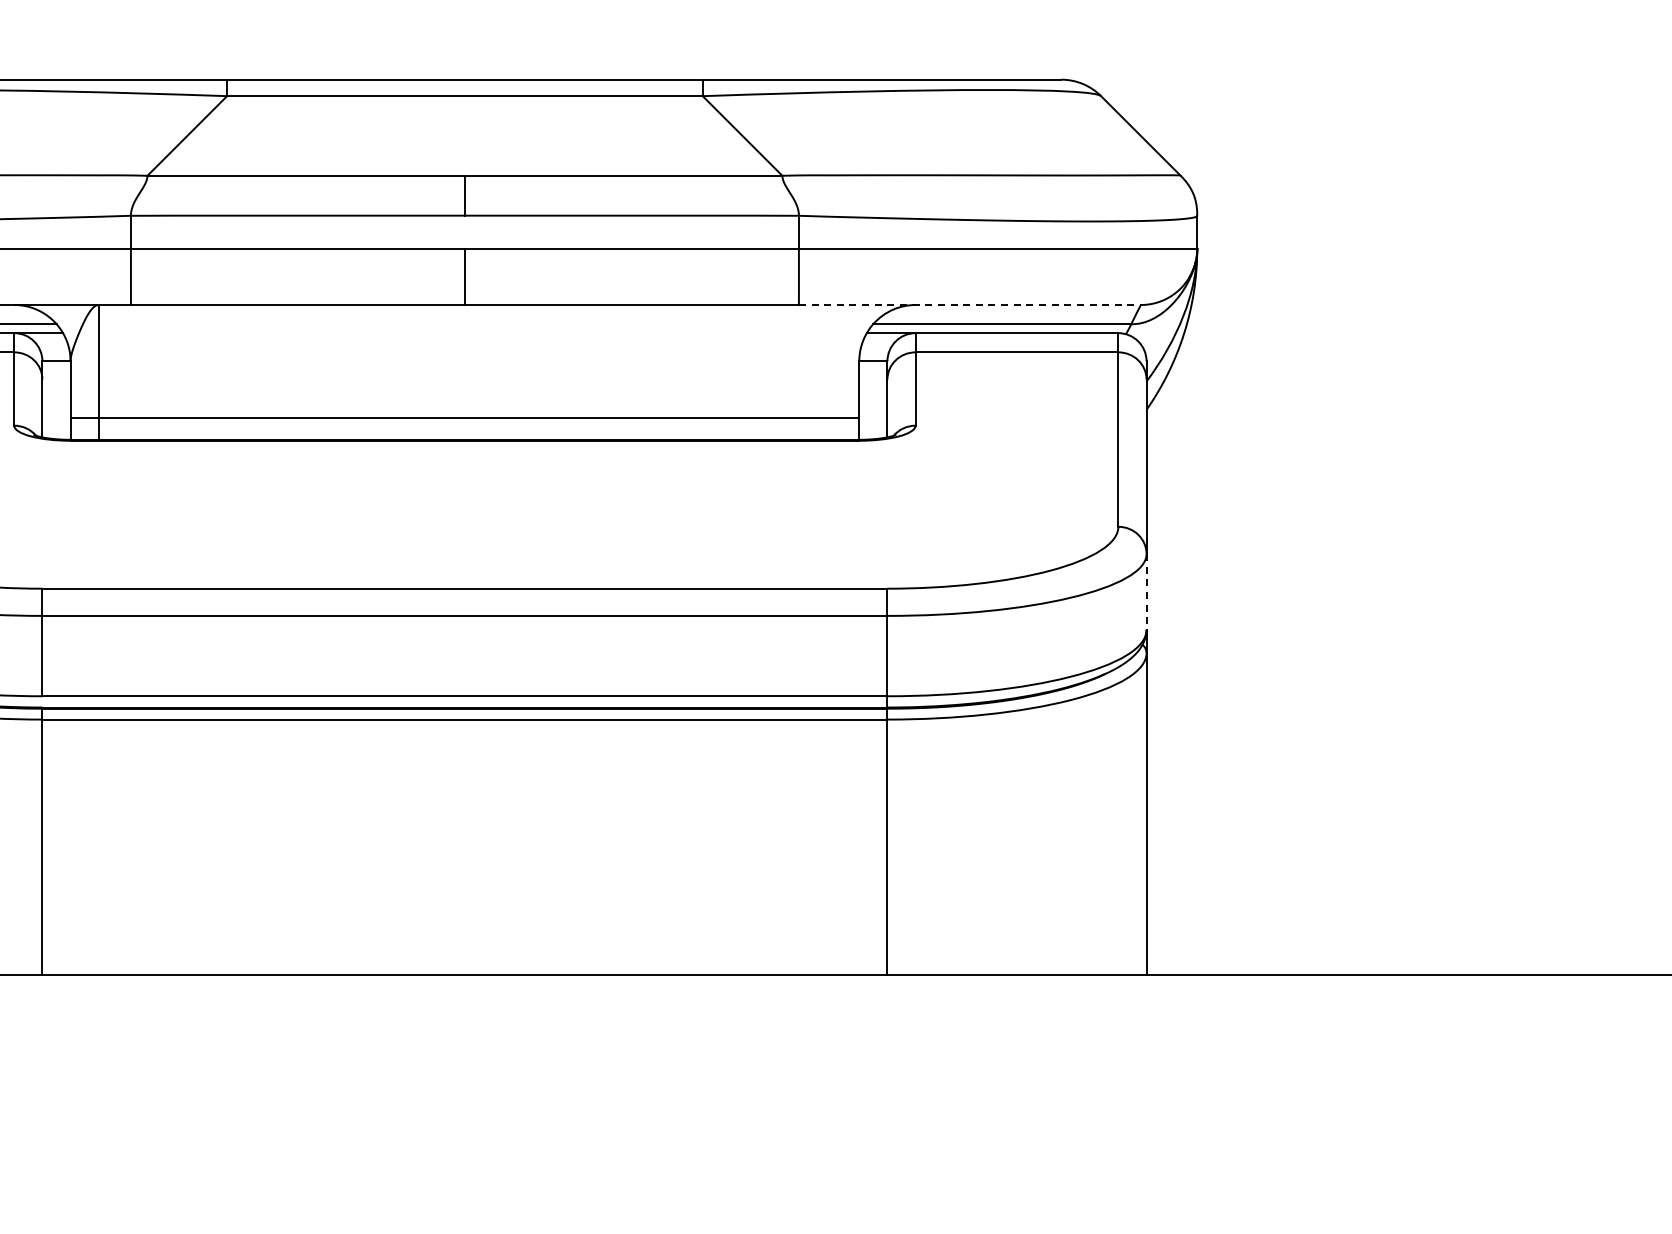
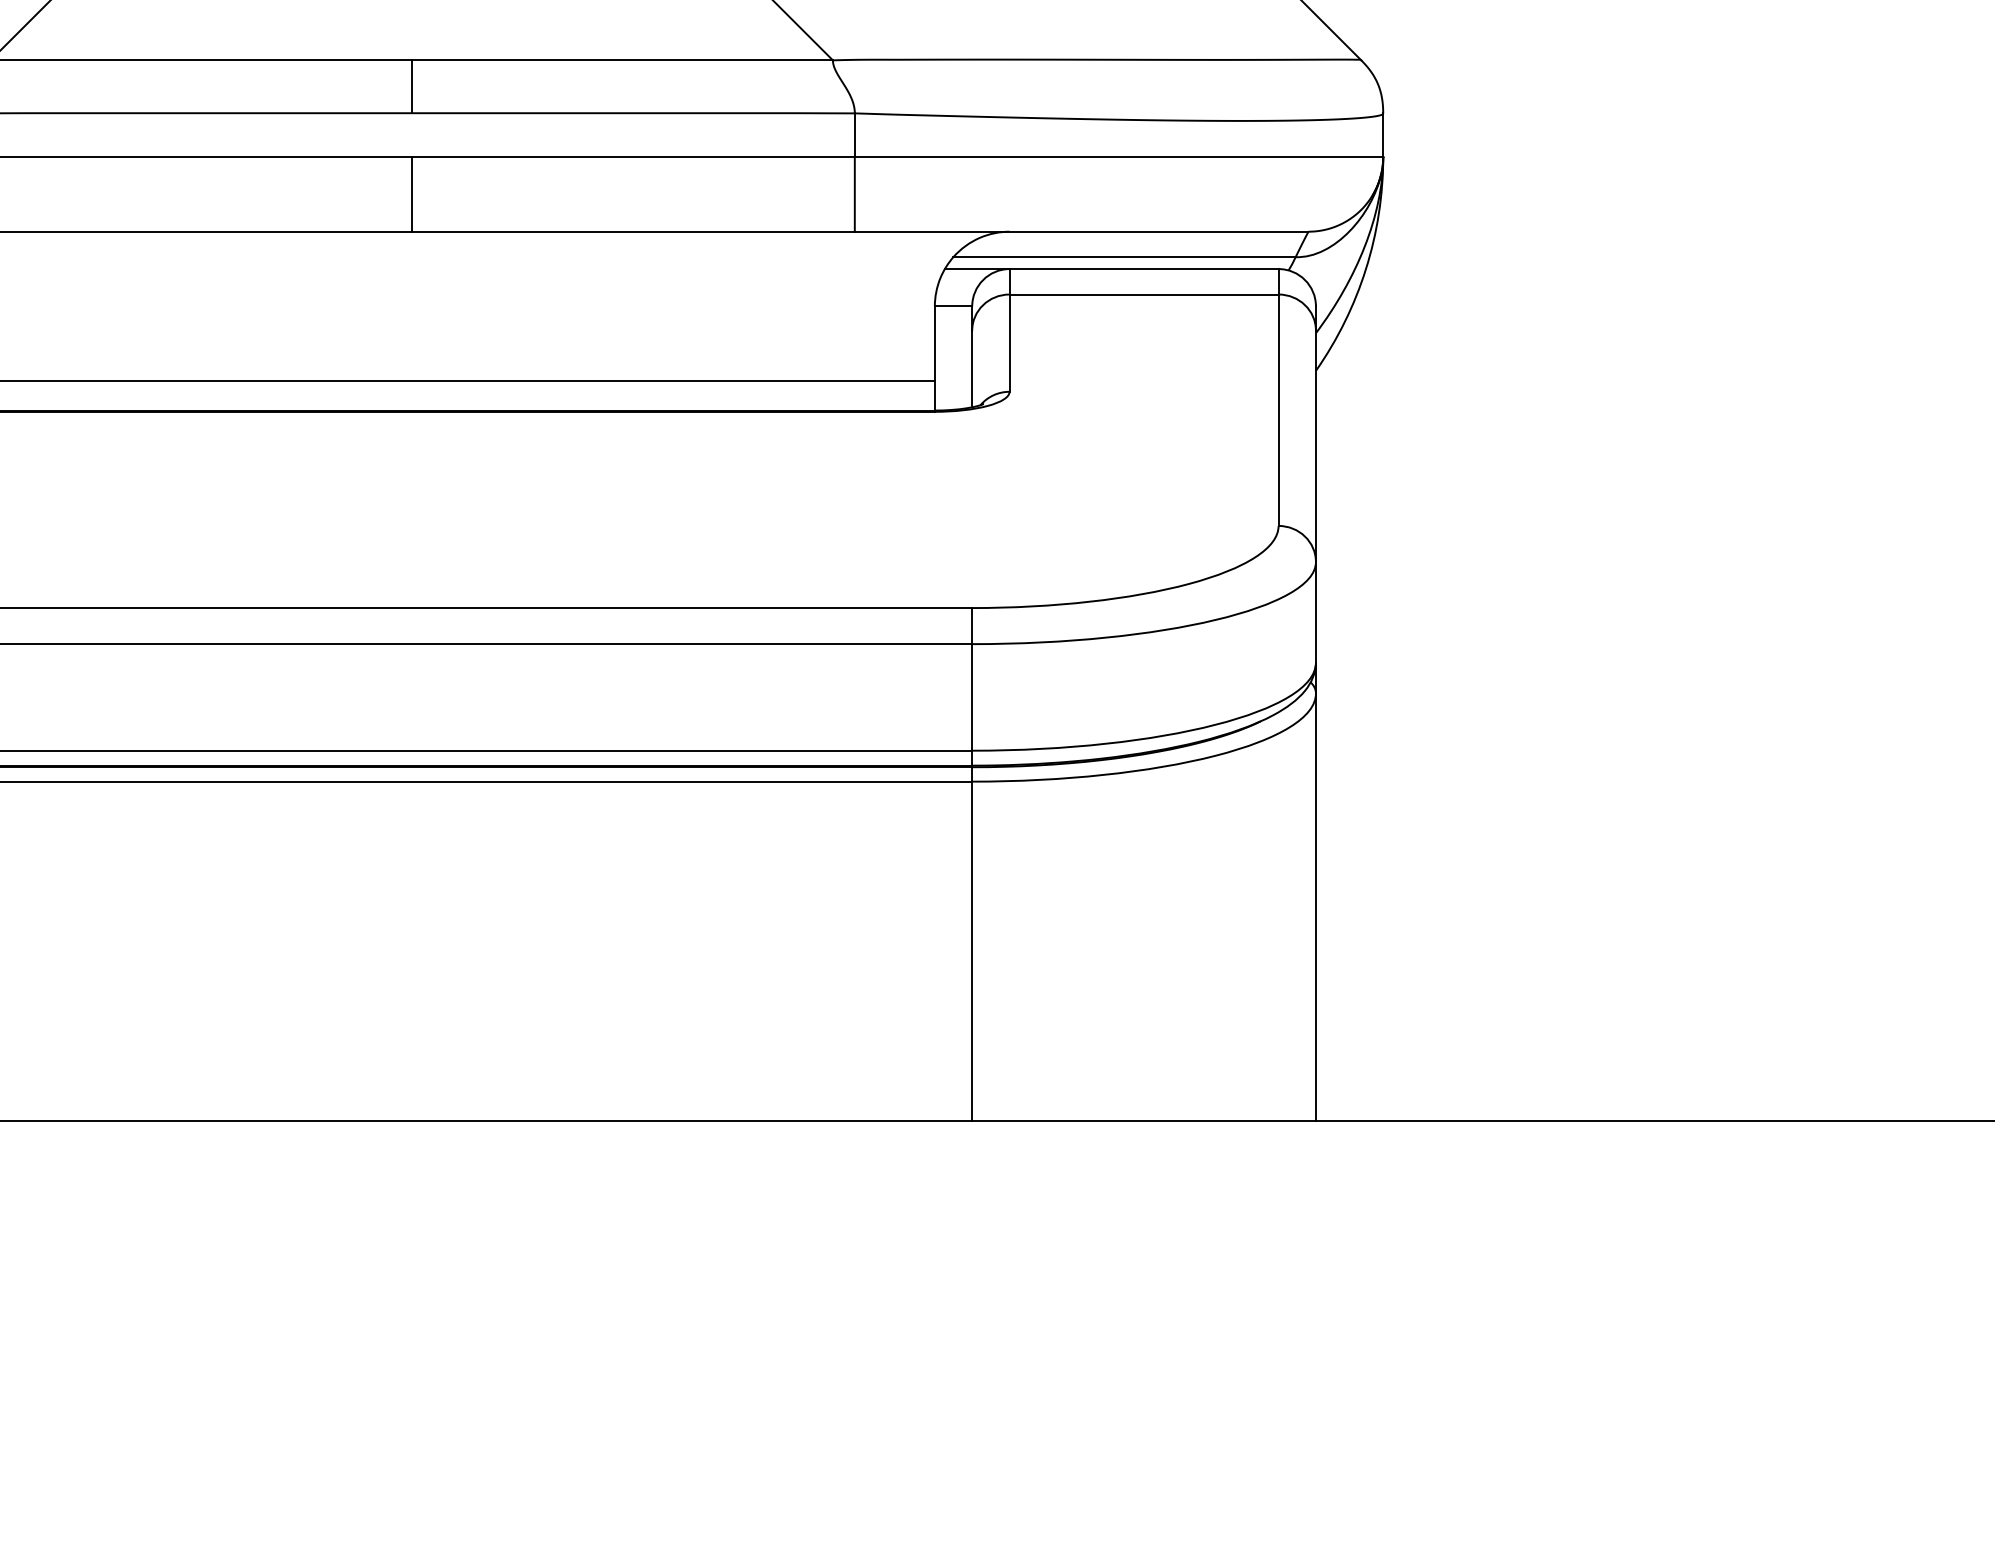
line: (970, 305) -> (1082, 232), dashed -> solid
line: (1146, 591) -> (1315, 611), dashed -> solid

